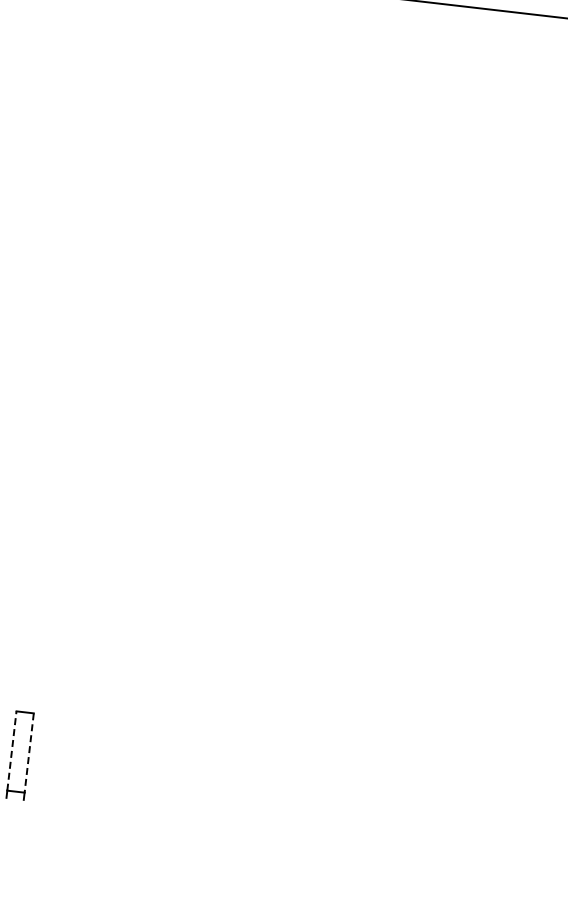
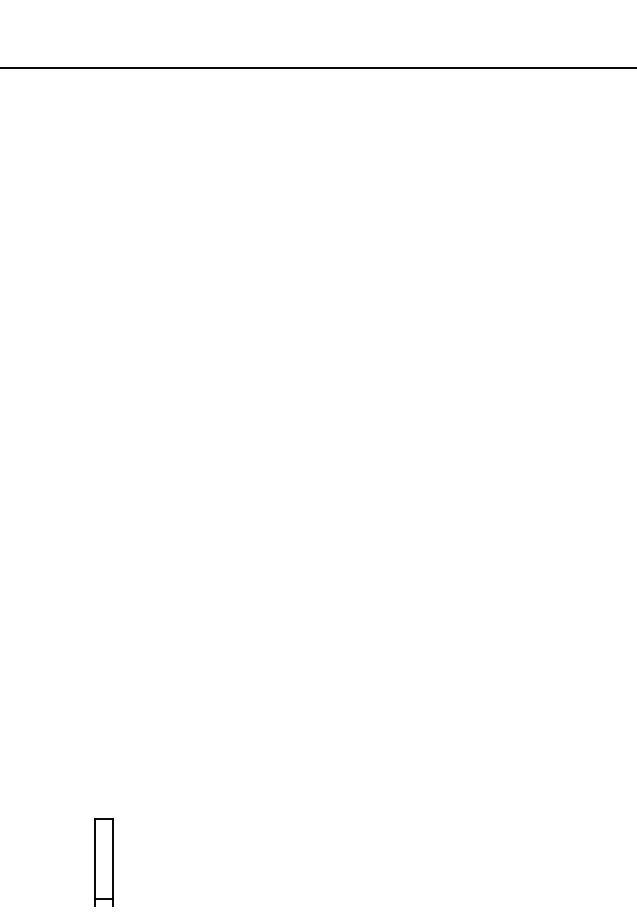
line: (12, 751) -> (95, 859), dashed -> solid
line: (29, 753) -> (112, 859), dashed -> solid

